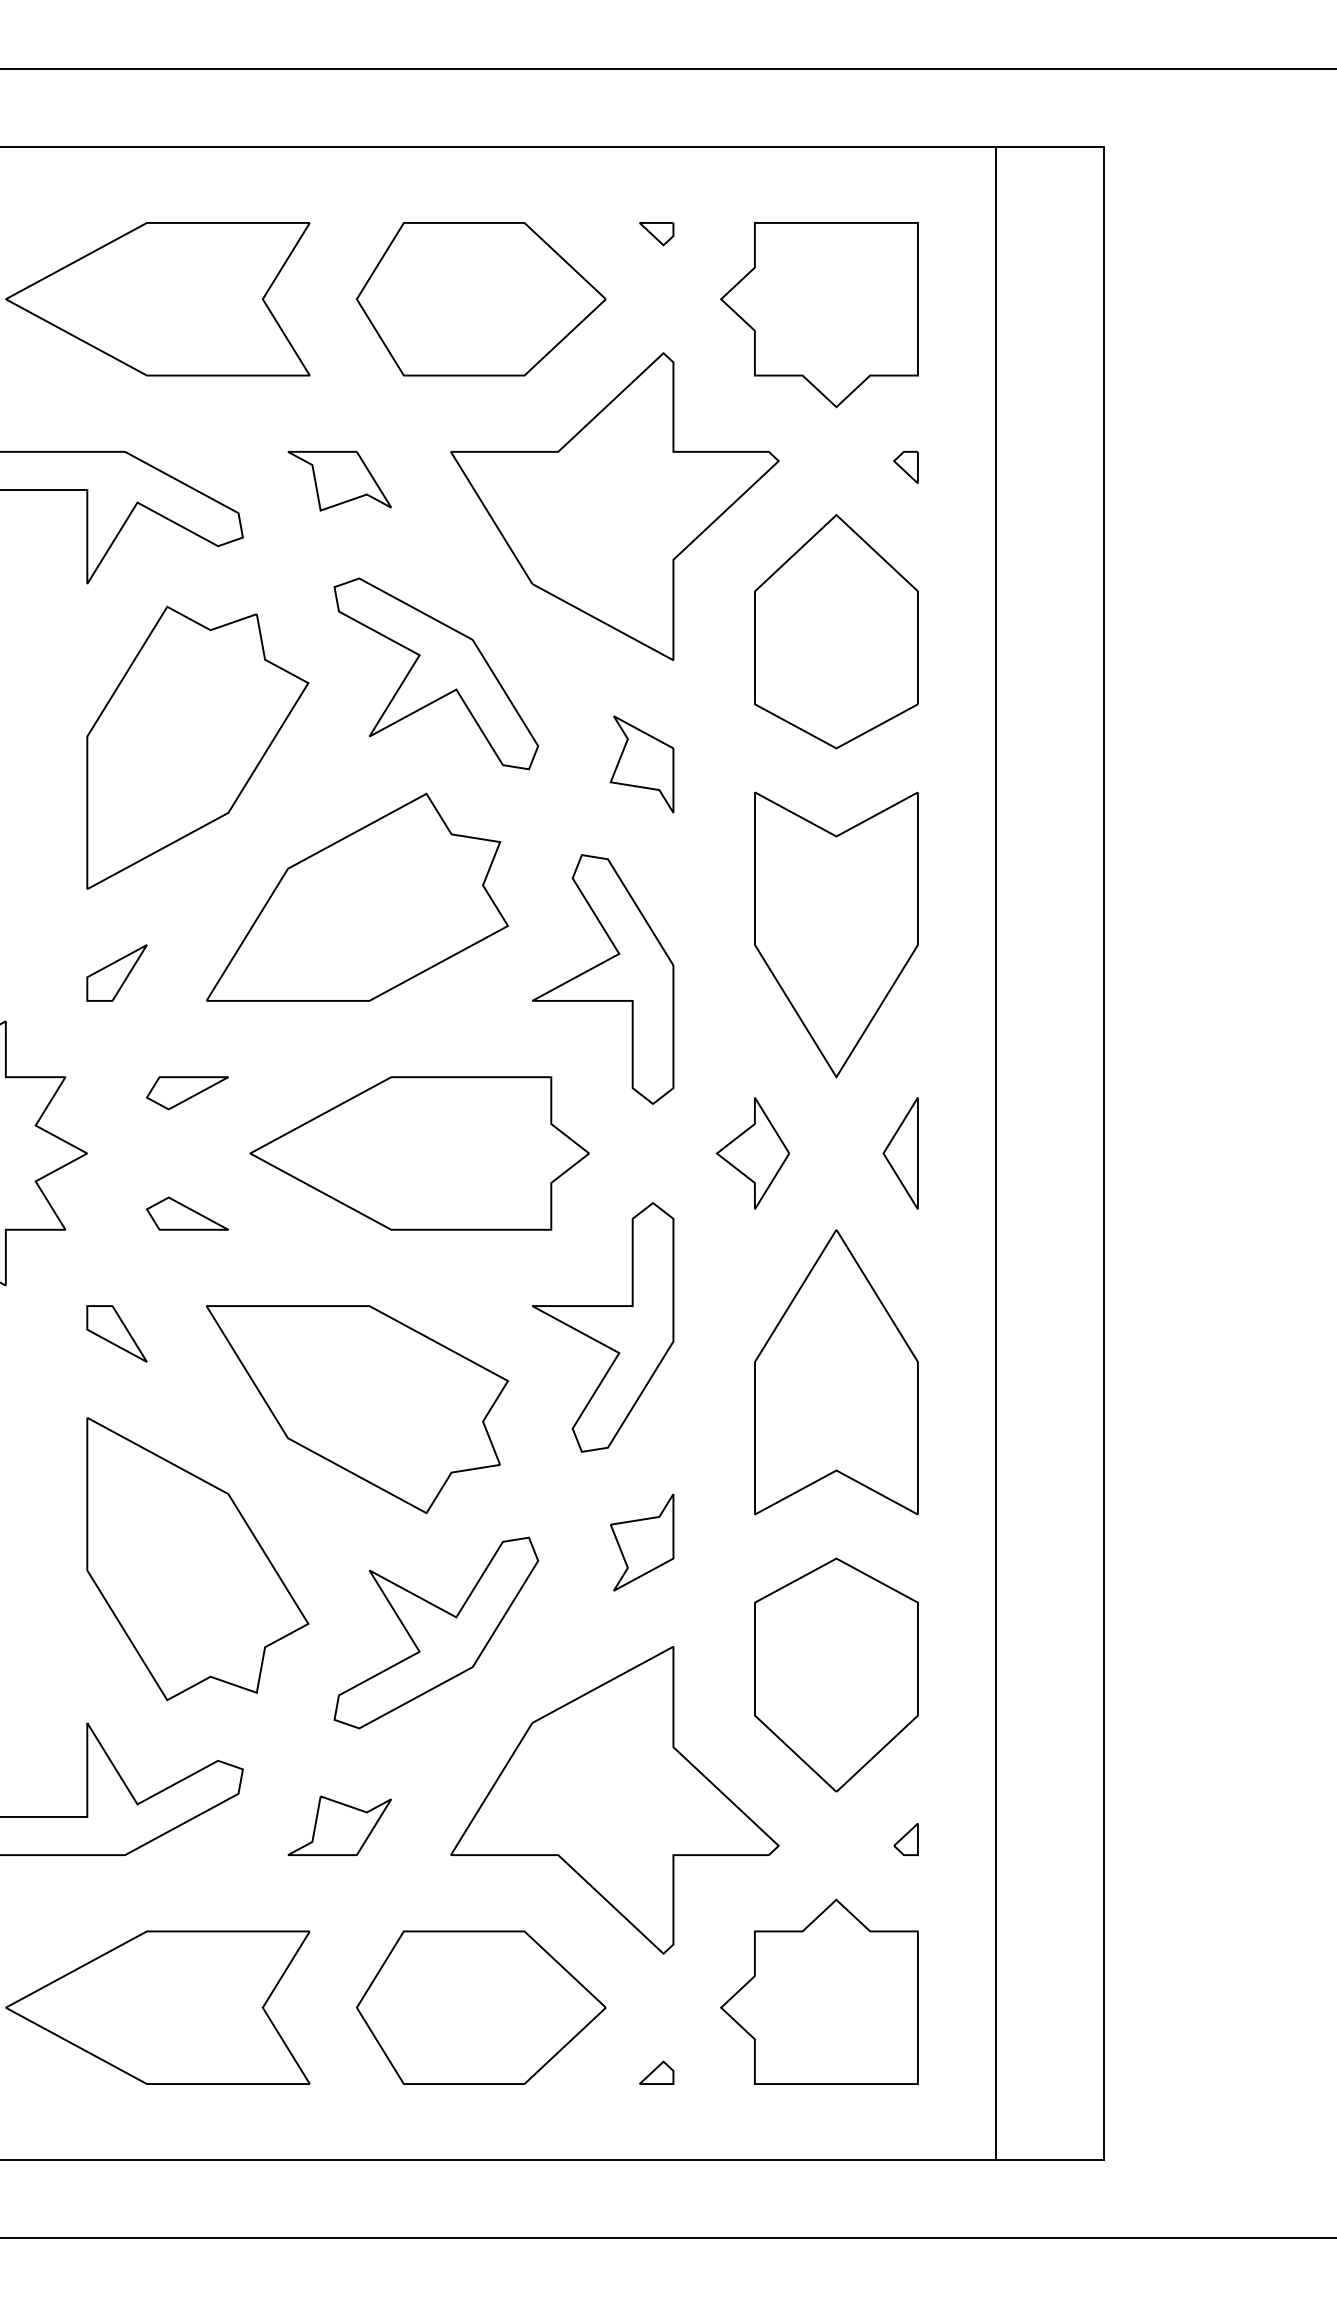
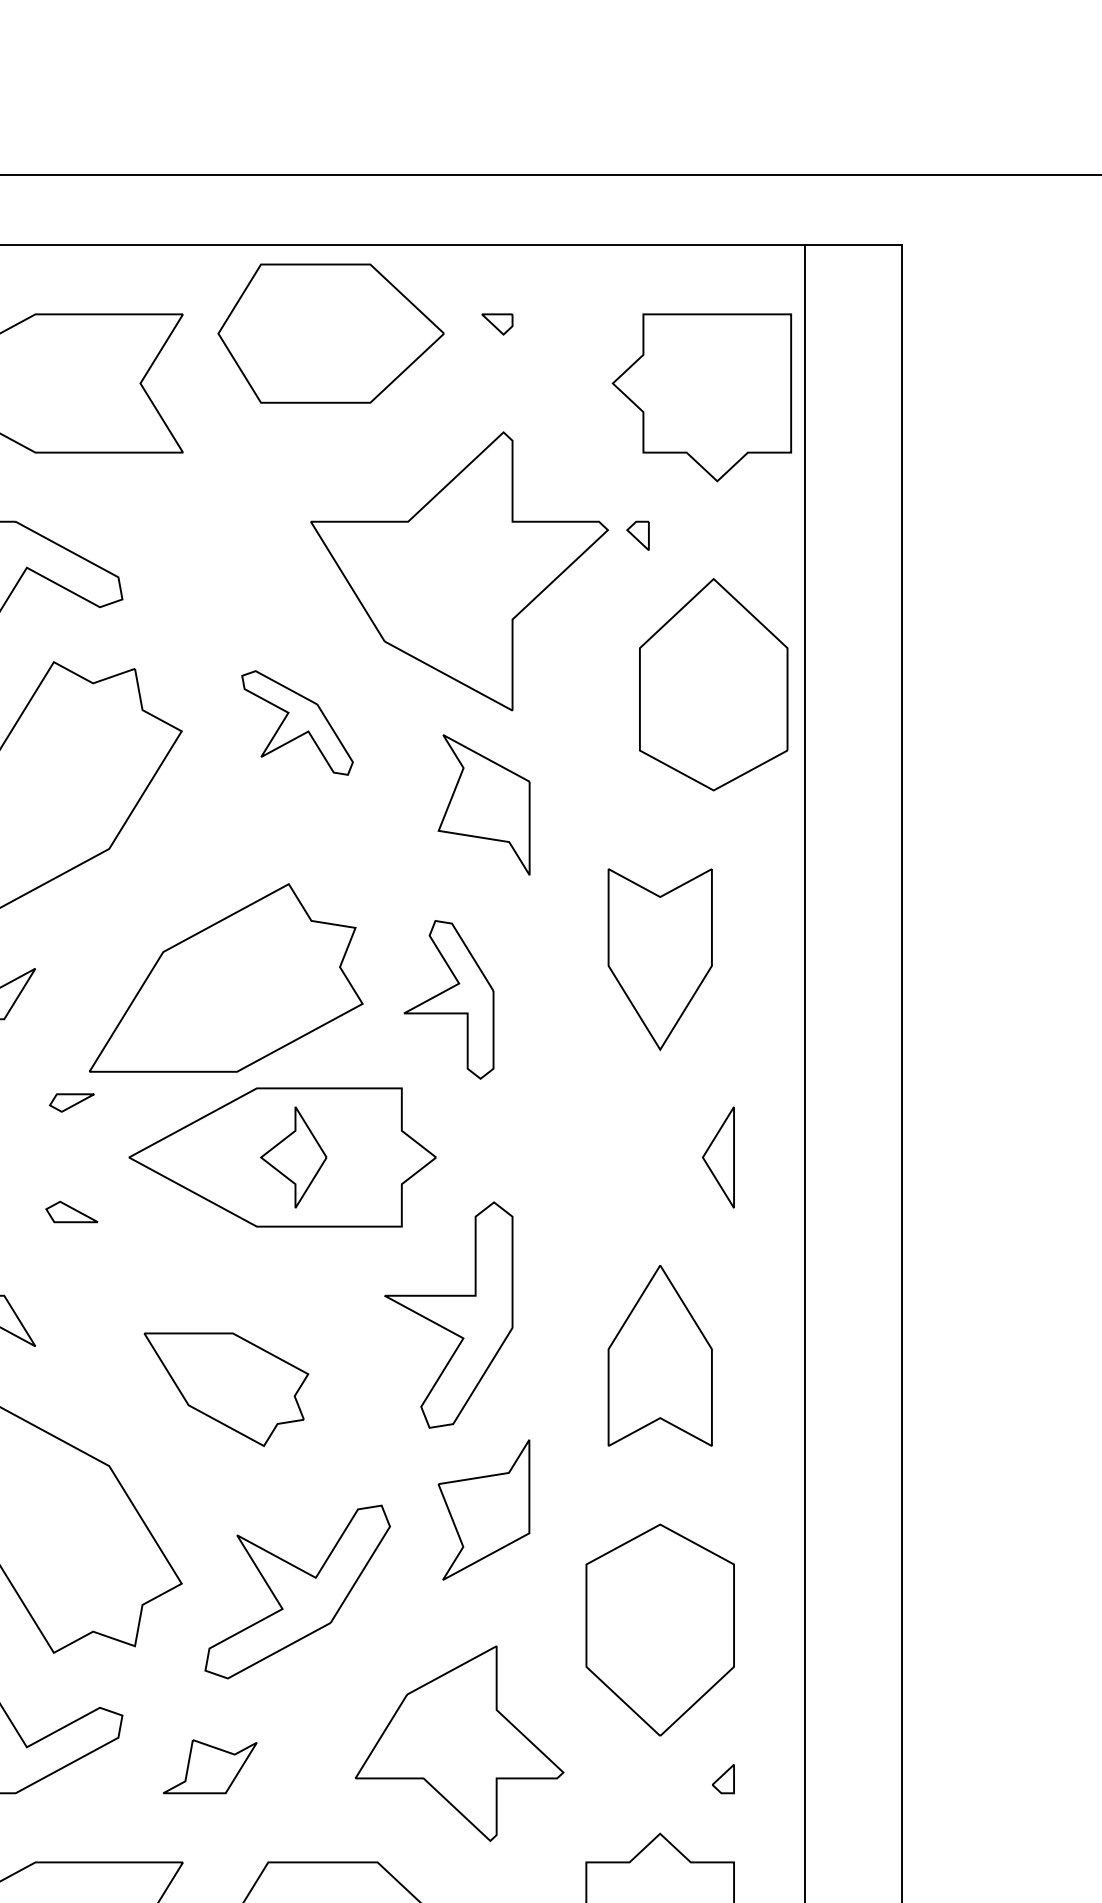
part: (481, 299) -> (331, 333), moved
part: (819, 315) -> (701, 398), moved
part: (905, 467) -> (637, 535), moved
part: (339, 481) -> (209, 548), removed
part: (836, 631) -> (713, 684), moved
part: (435, 673) -> (296, 722), size x0.6
part: (641, 764) -> (483, 805), size x1.6
part: (357, 896) -> (226, 977), moved
part: (836, 934) -> (660, 959), size x0.7
part: (603, 979) -> (449, 999), size x0.7
part: (186, 1093) -> (71, 1103), size x0.6
part: (752, 1153) -> (293, 1157), moved
part: (186, 1213) -> (71, 1211), size x0.7
part: (836, 1372) -> (660, 1355), size x0.7
part: (357, 1409) -> (226, 1389), size x0.6
part: (642, 1542) -> (484, 1509), size x1.6
part: (614, 1800) -> (459, 1743), size x0.7

